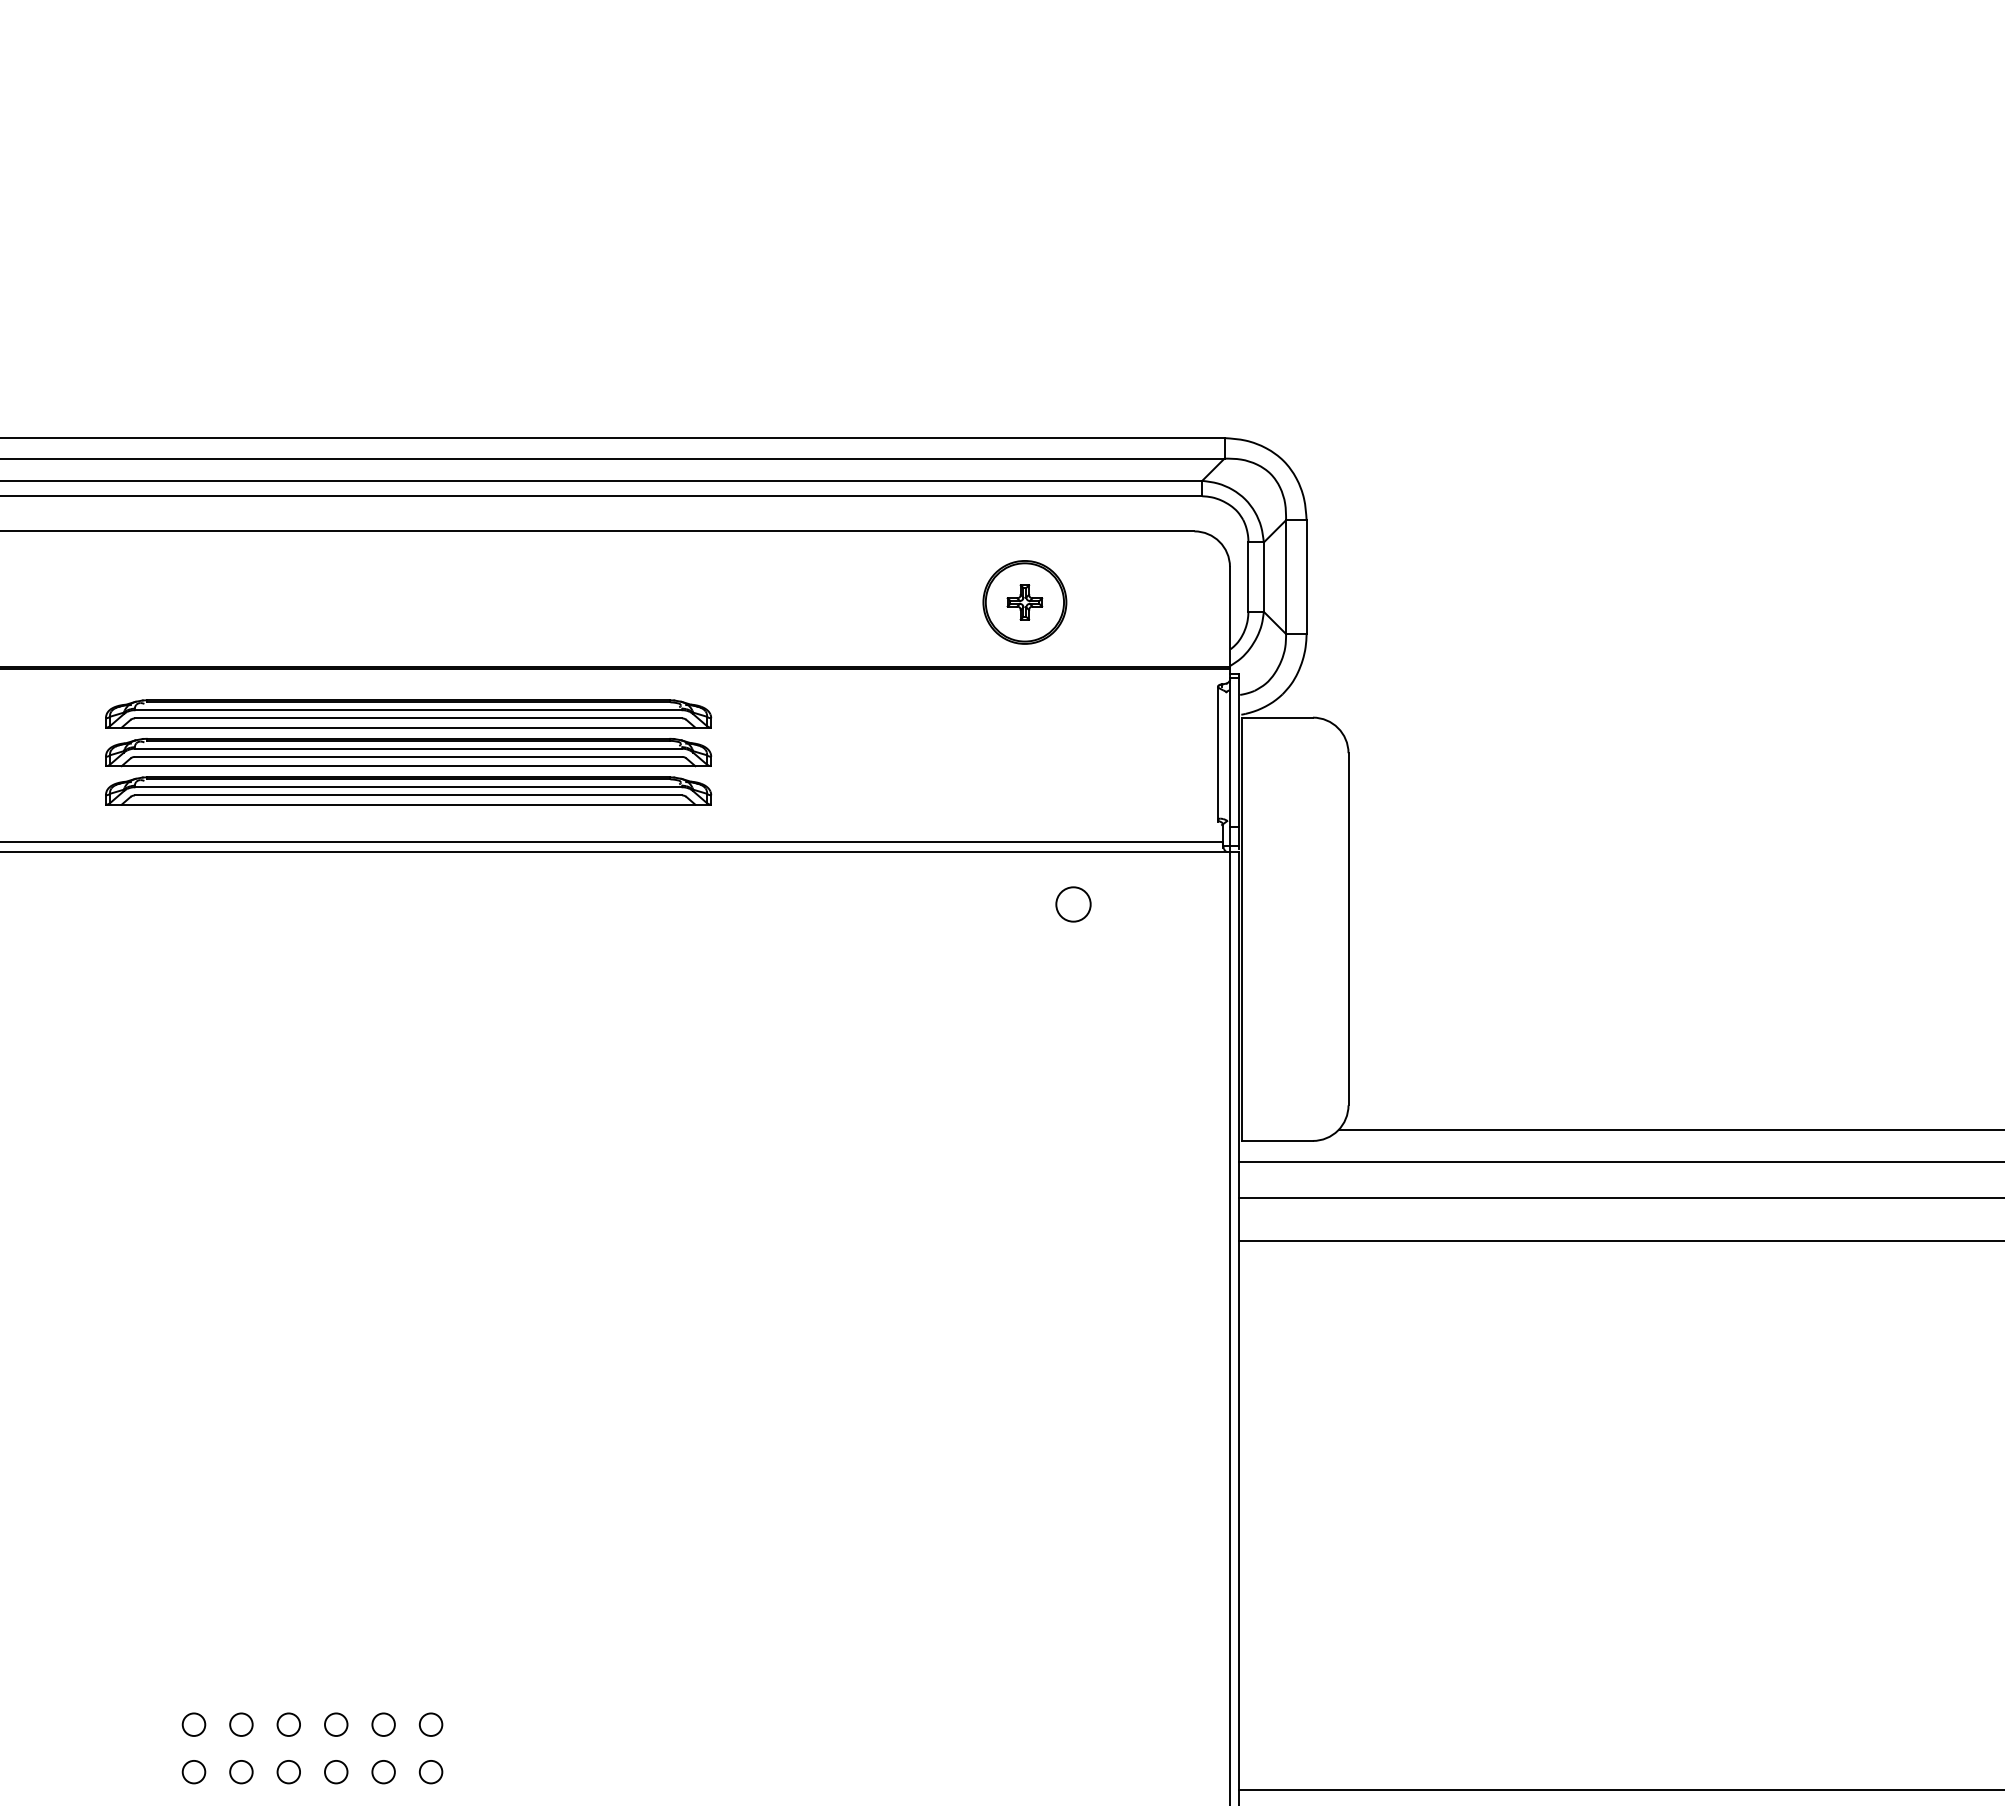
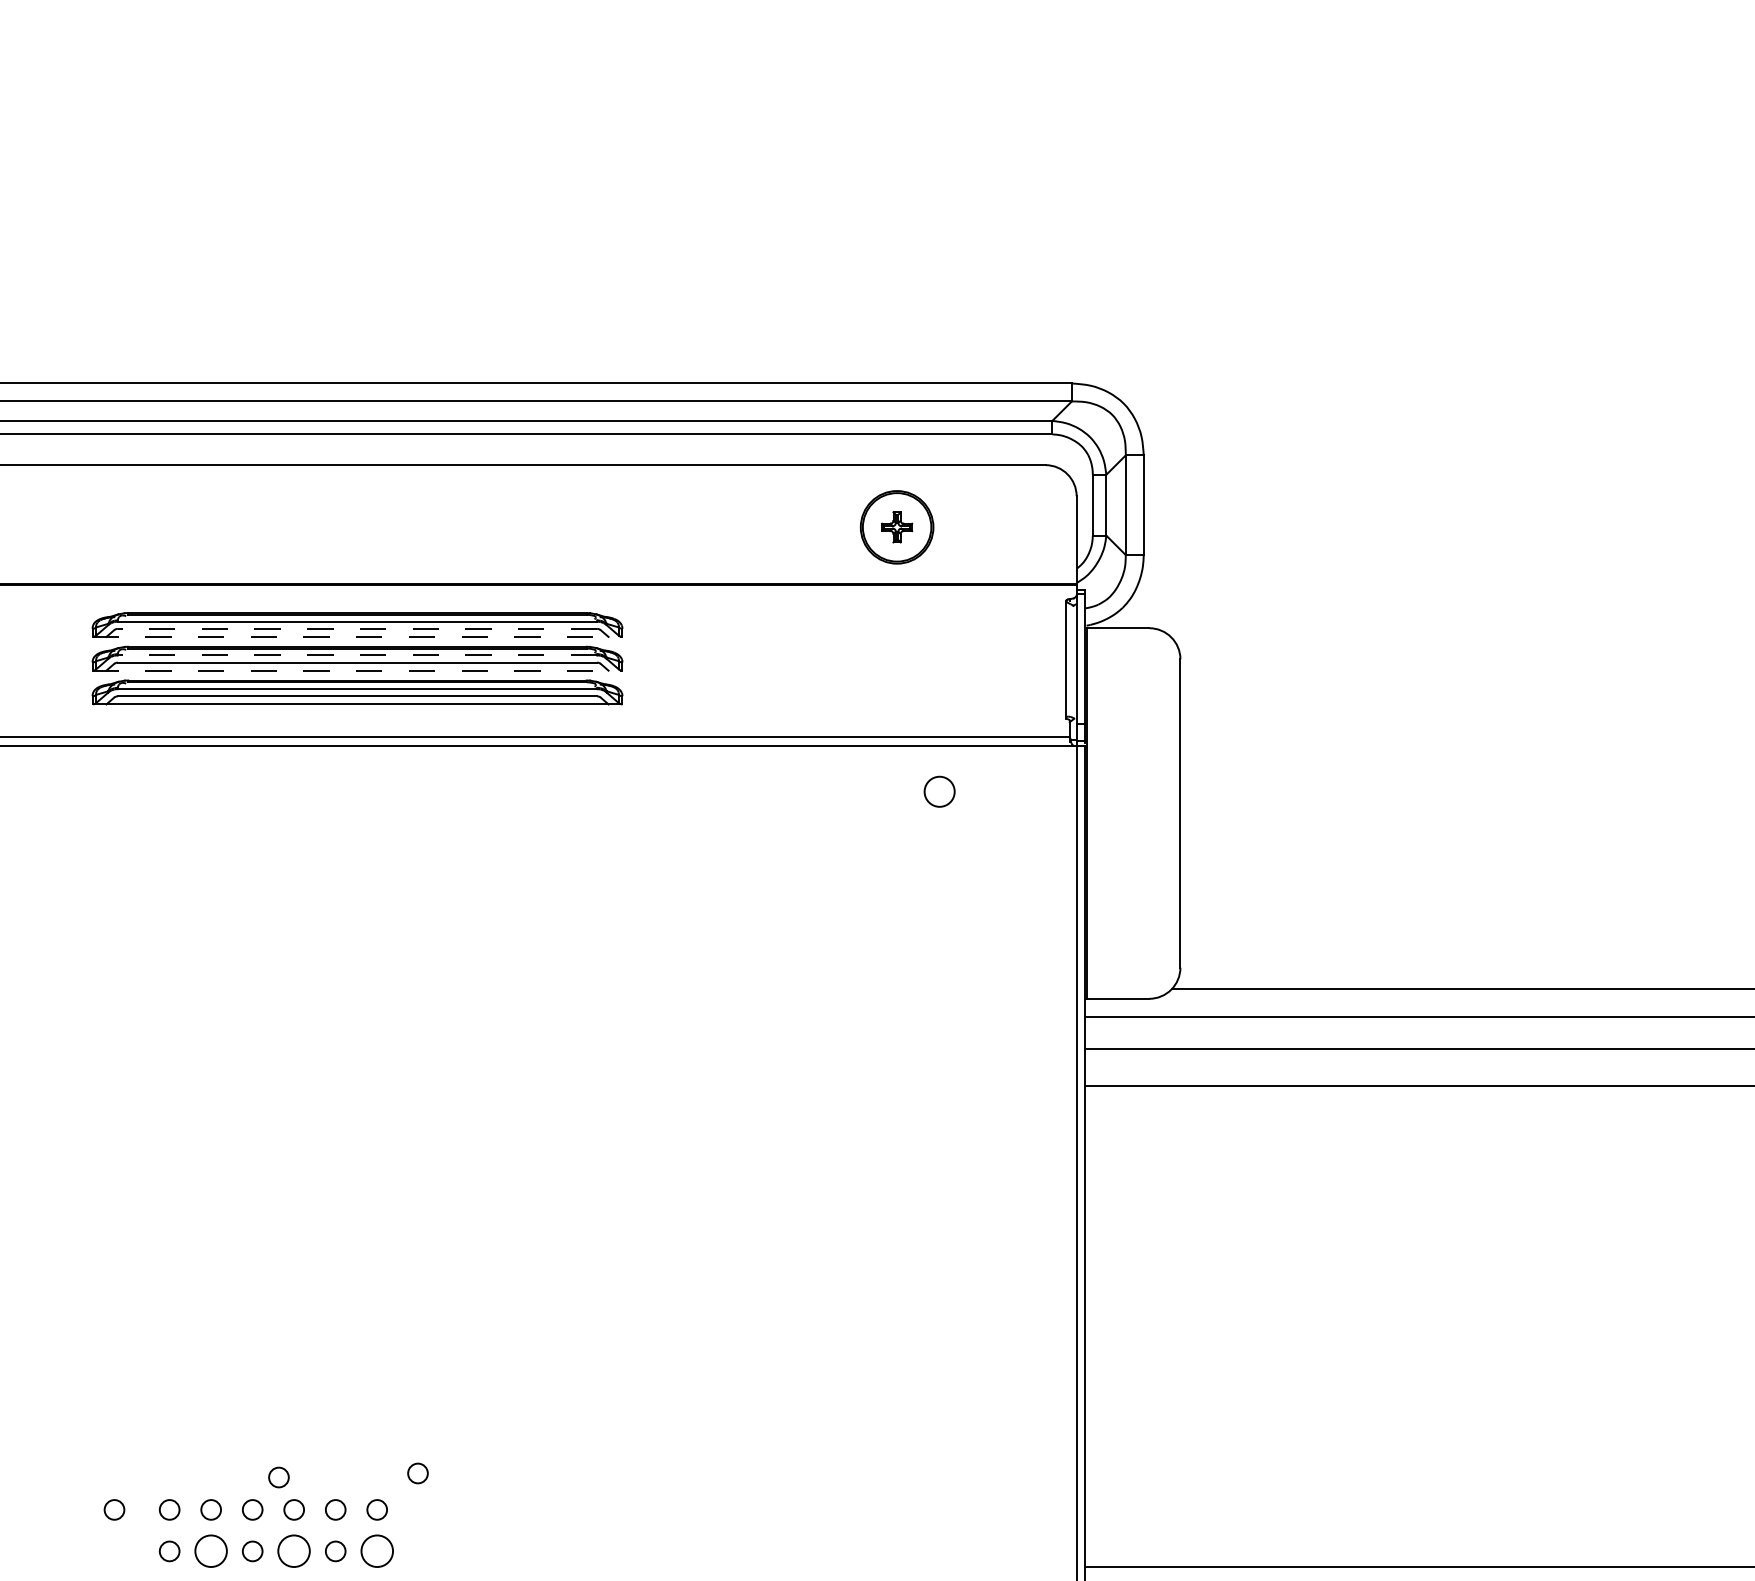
line: (408, 718) -> (357, 628), solid -> dashed
line: (408, 727) -> (357, 636), solid -> dashed
line: (408, 748) -> (357, 655), solid -> dashed
line: (408, 766) -> (357, 670), solid -> dashed
circle: (477, 1683) -> (417, 1473), added
circle: (318, 1687) -> (278, 1477), added
circle: (130, 1724) -> (114, 1509), added
circle: (241, 1772) -> (211, 1551), size x1.6
circle: (336, 1772) -> (294, 1551), size x1.6
circle: (430, 1772) -> (376, 1551), size x1.6

